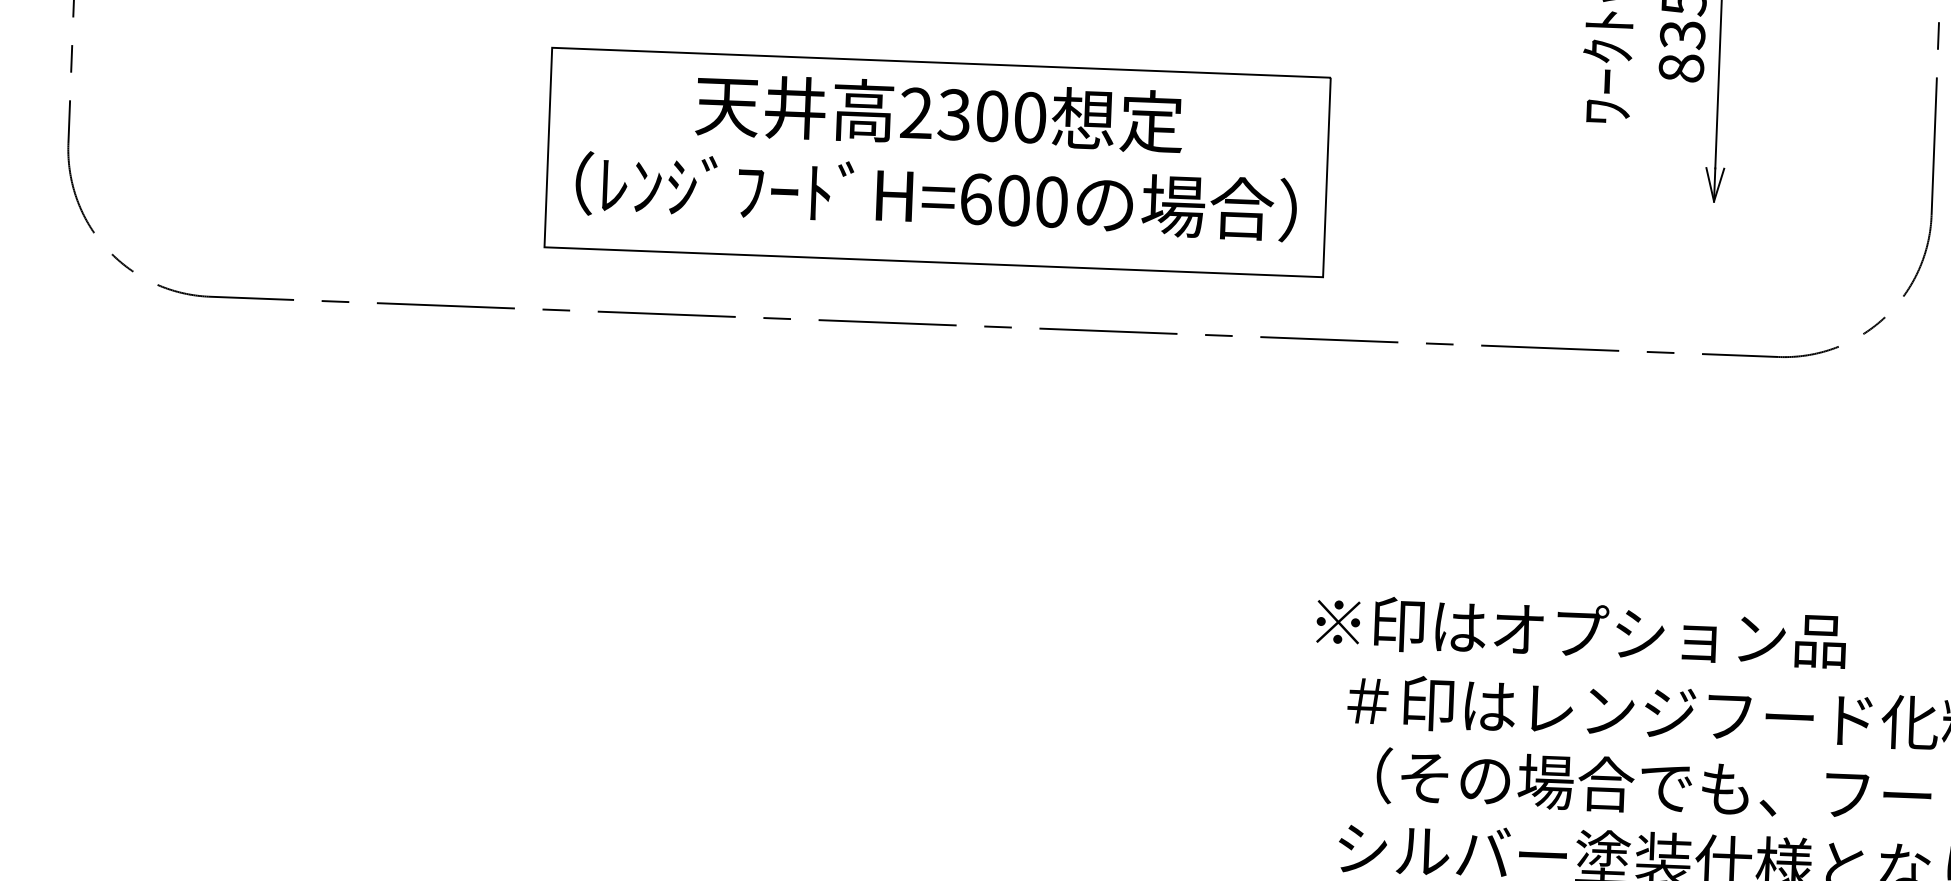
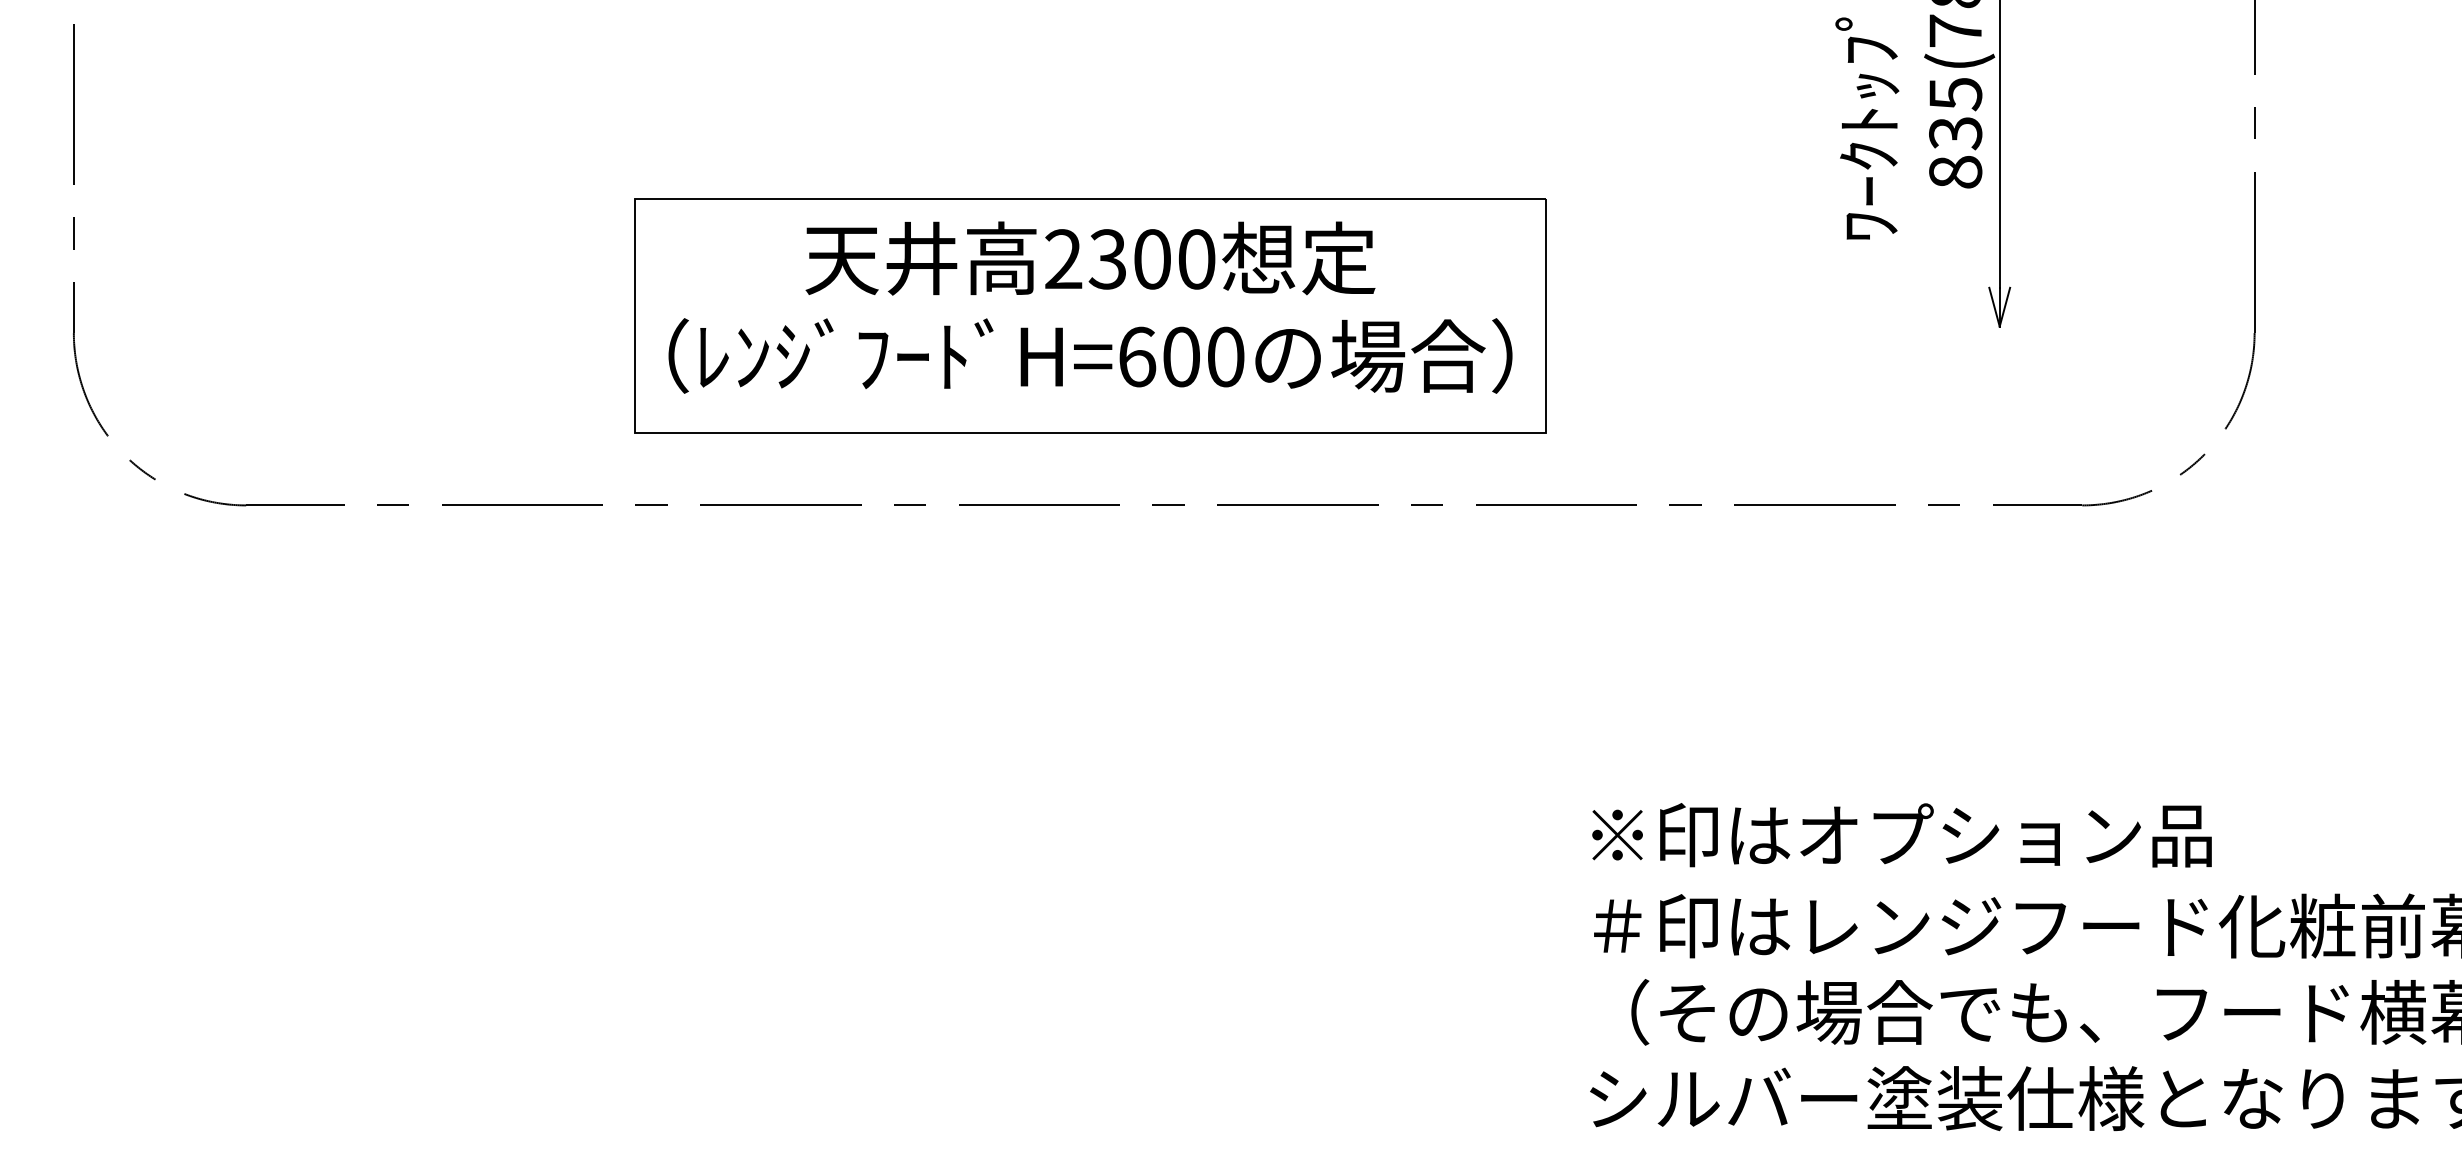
text: (1580, 631) -> (1901, 835), moved

